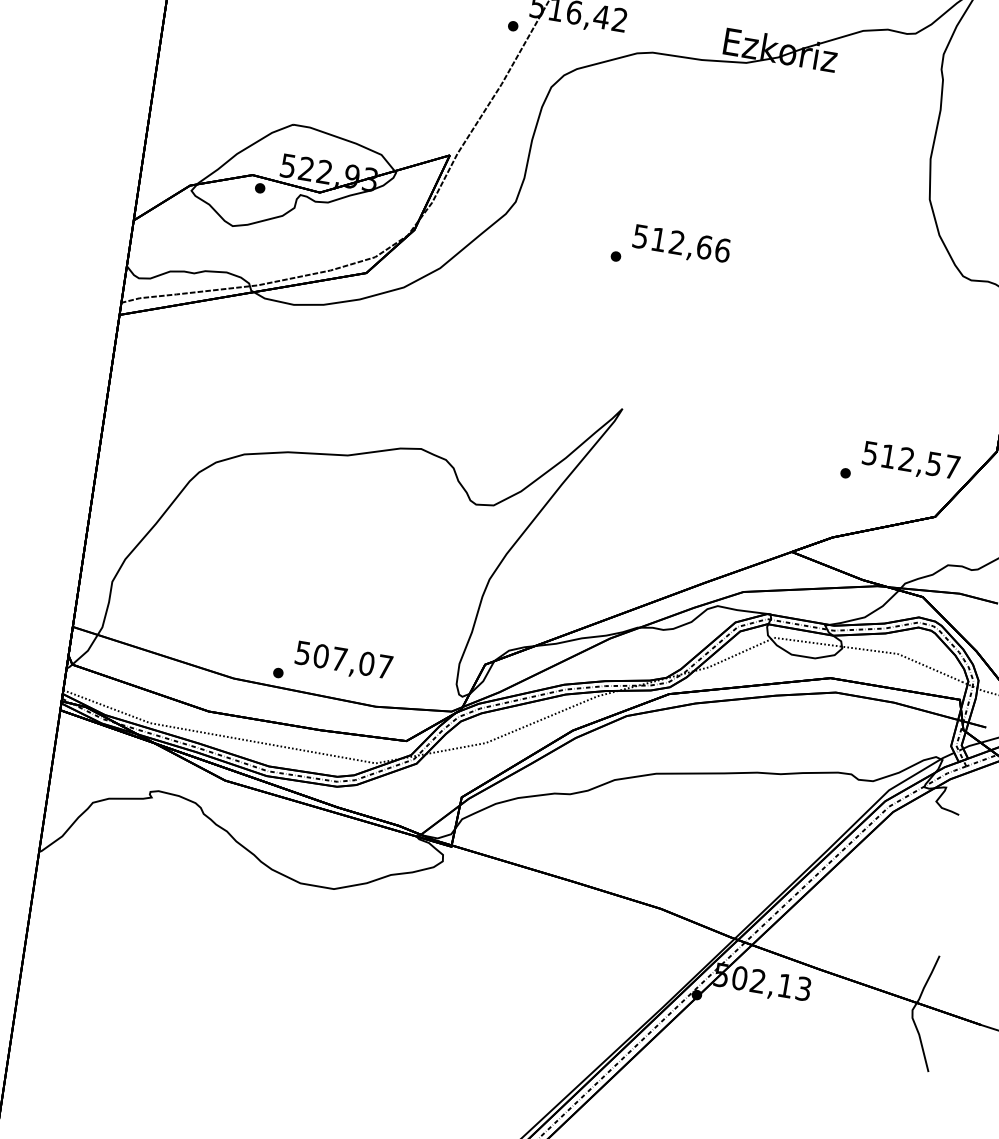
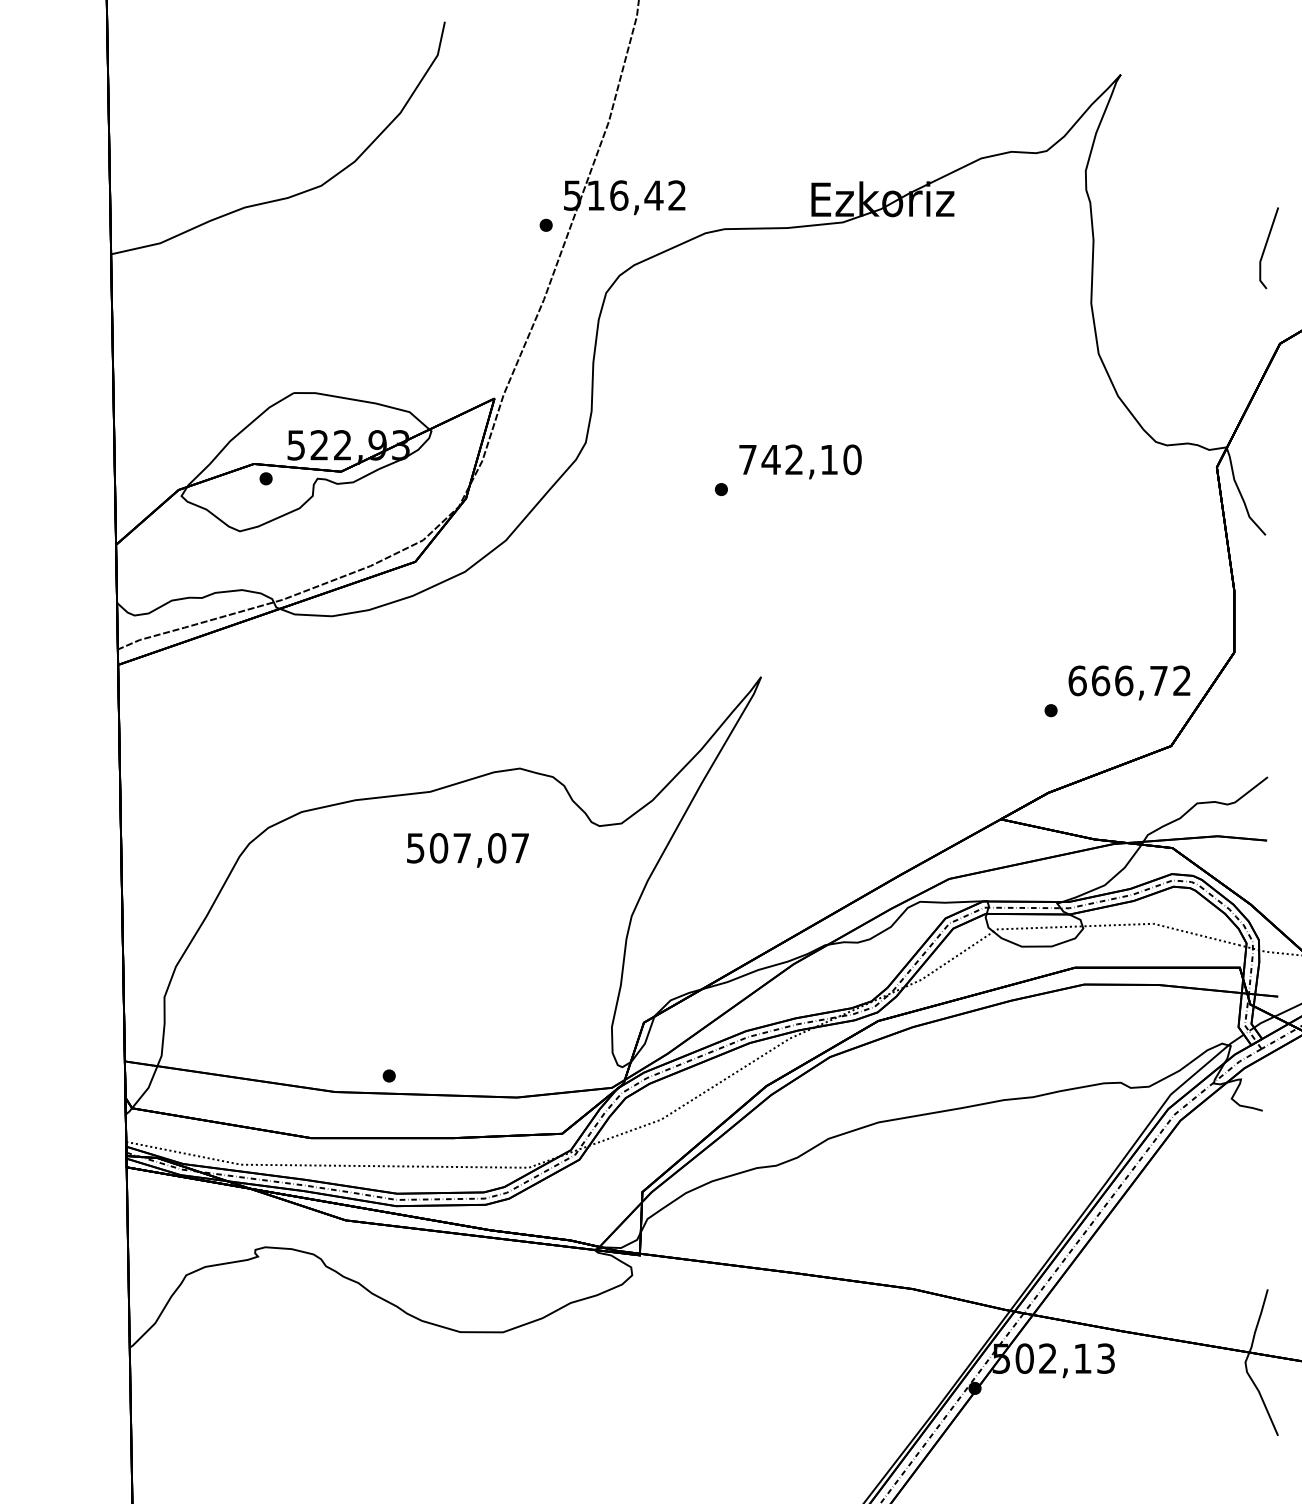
text: (681, 243) -> (800, 459), 512,66 -> 742,10
text: (911, 459) -> (1129, 680), 512,57 -> 666,72
text: (343, 661) -> (467, 850), moved

